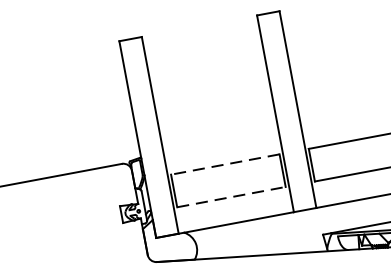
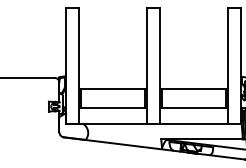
line: (225, 164) -> (113, 89), dashed -> solid
line: (232, 197) -> (113, 108), dashed -> solid

